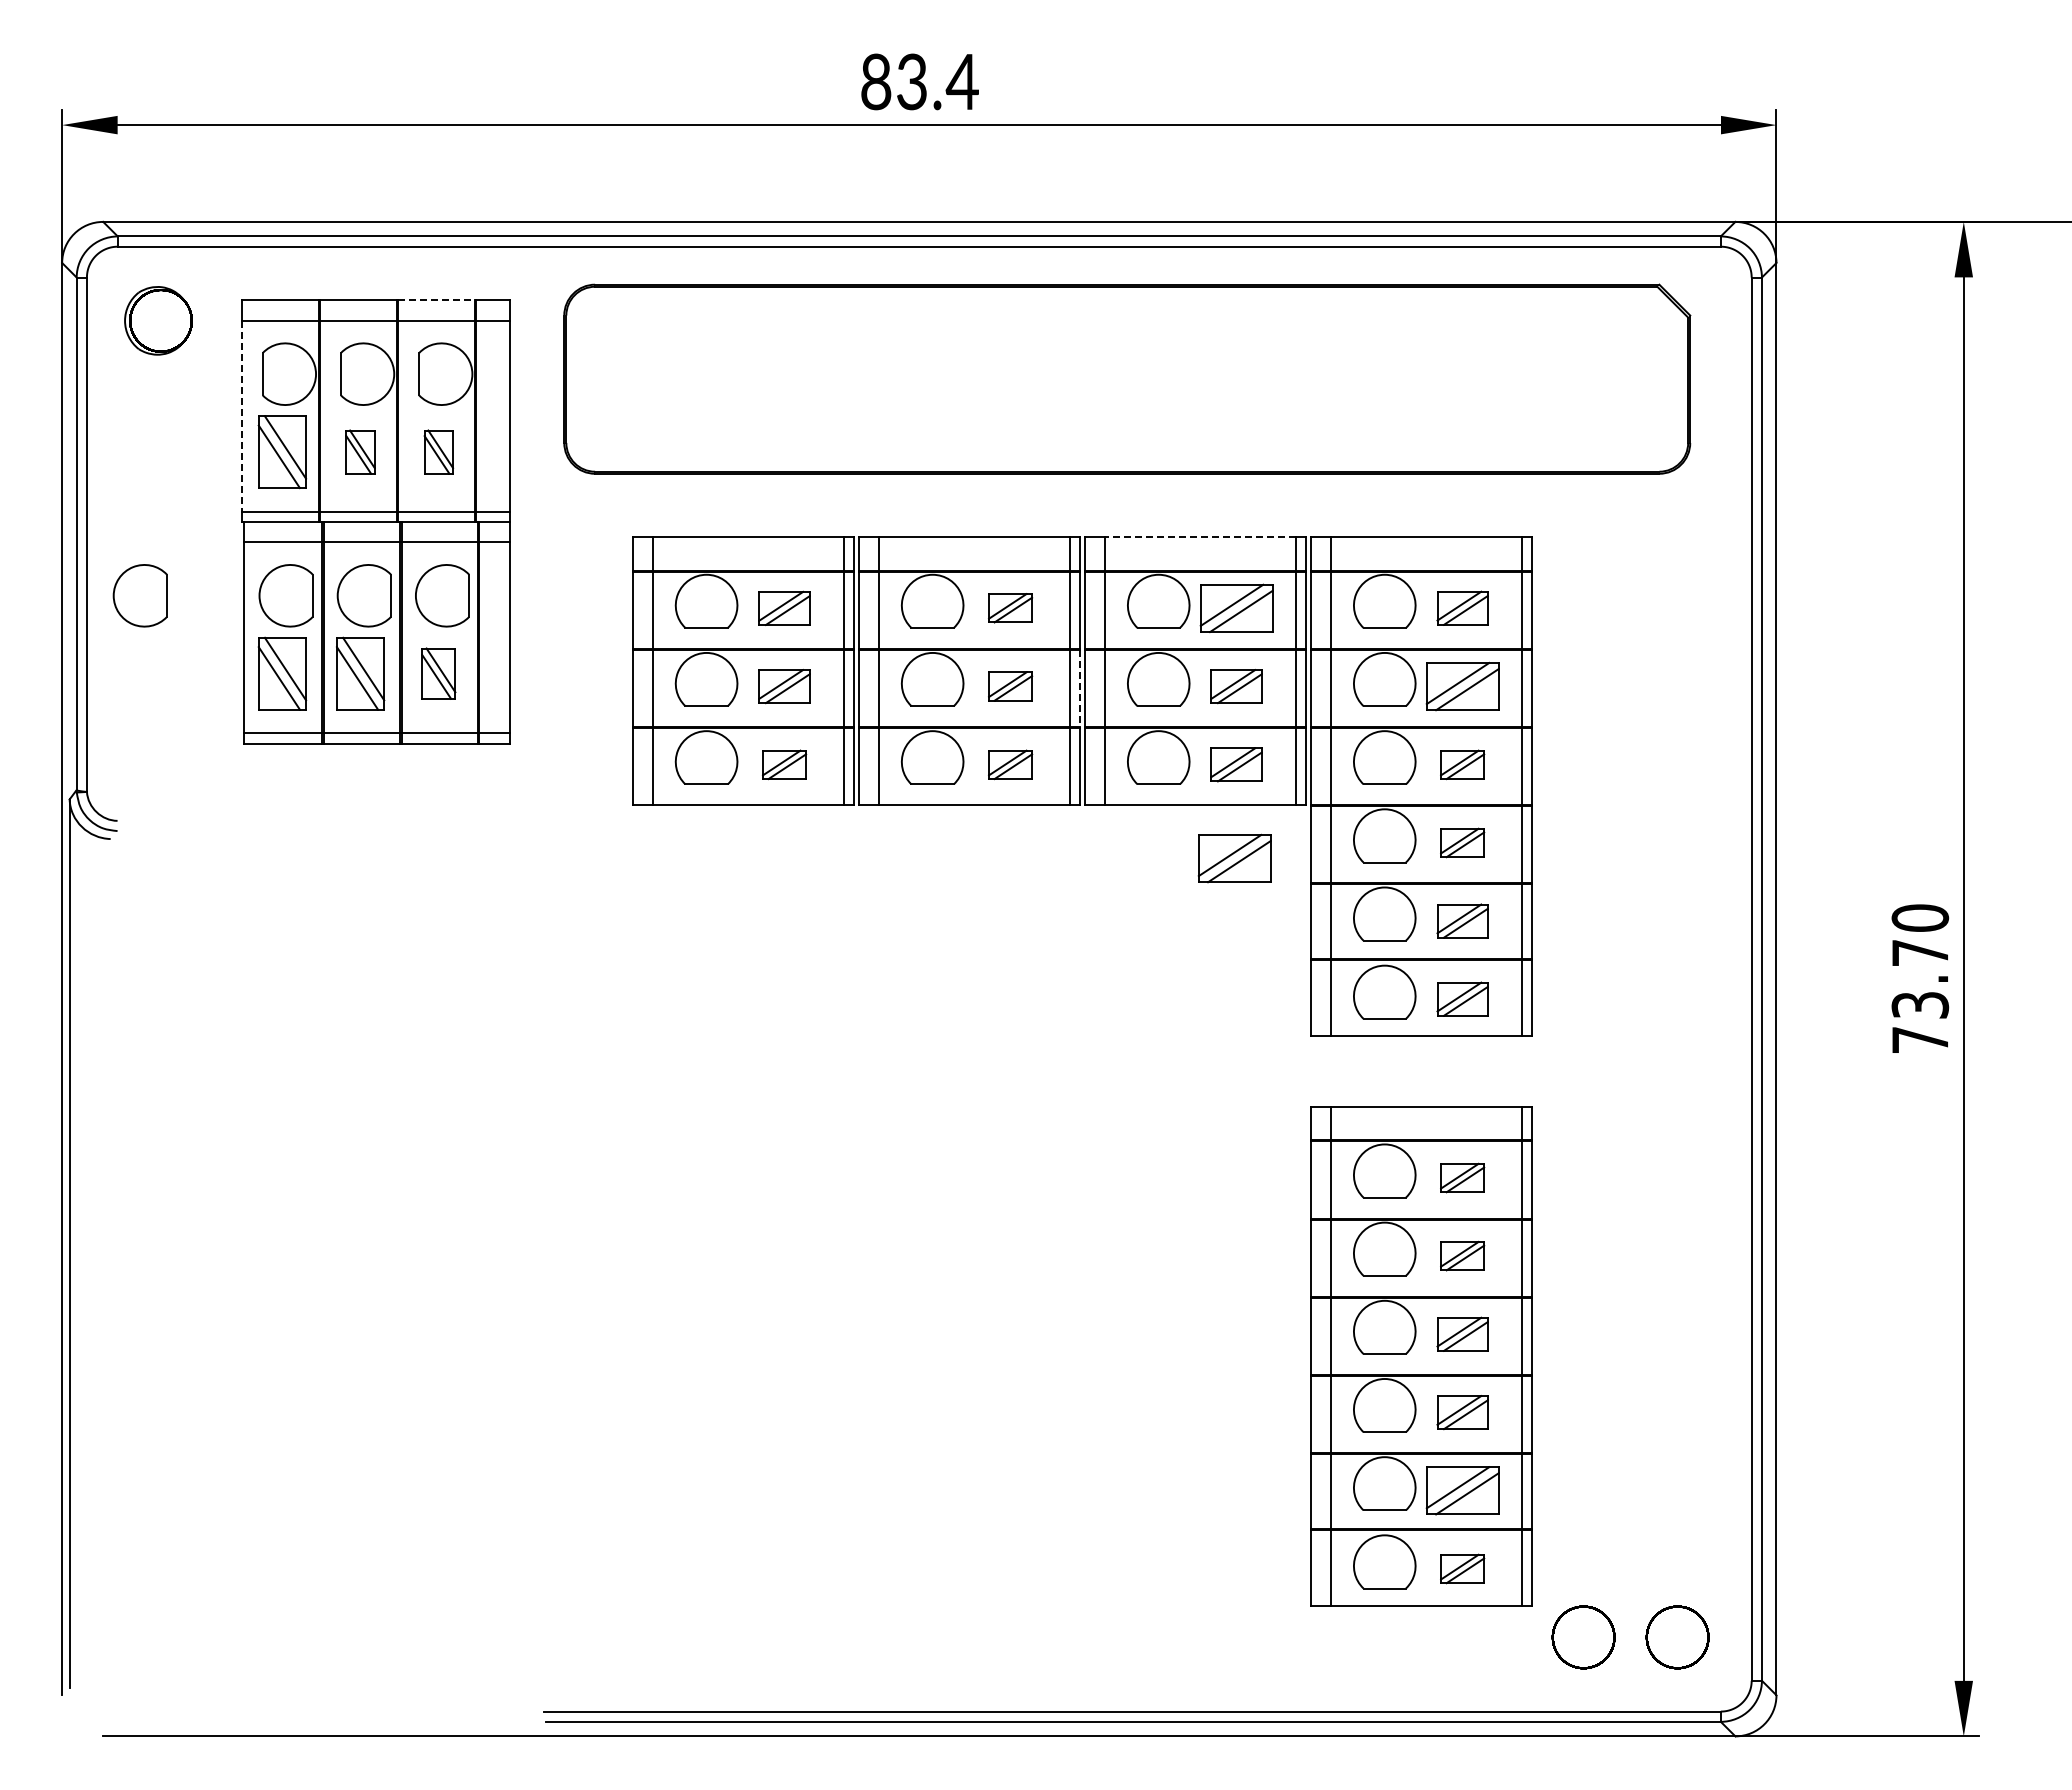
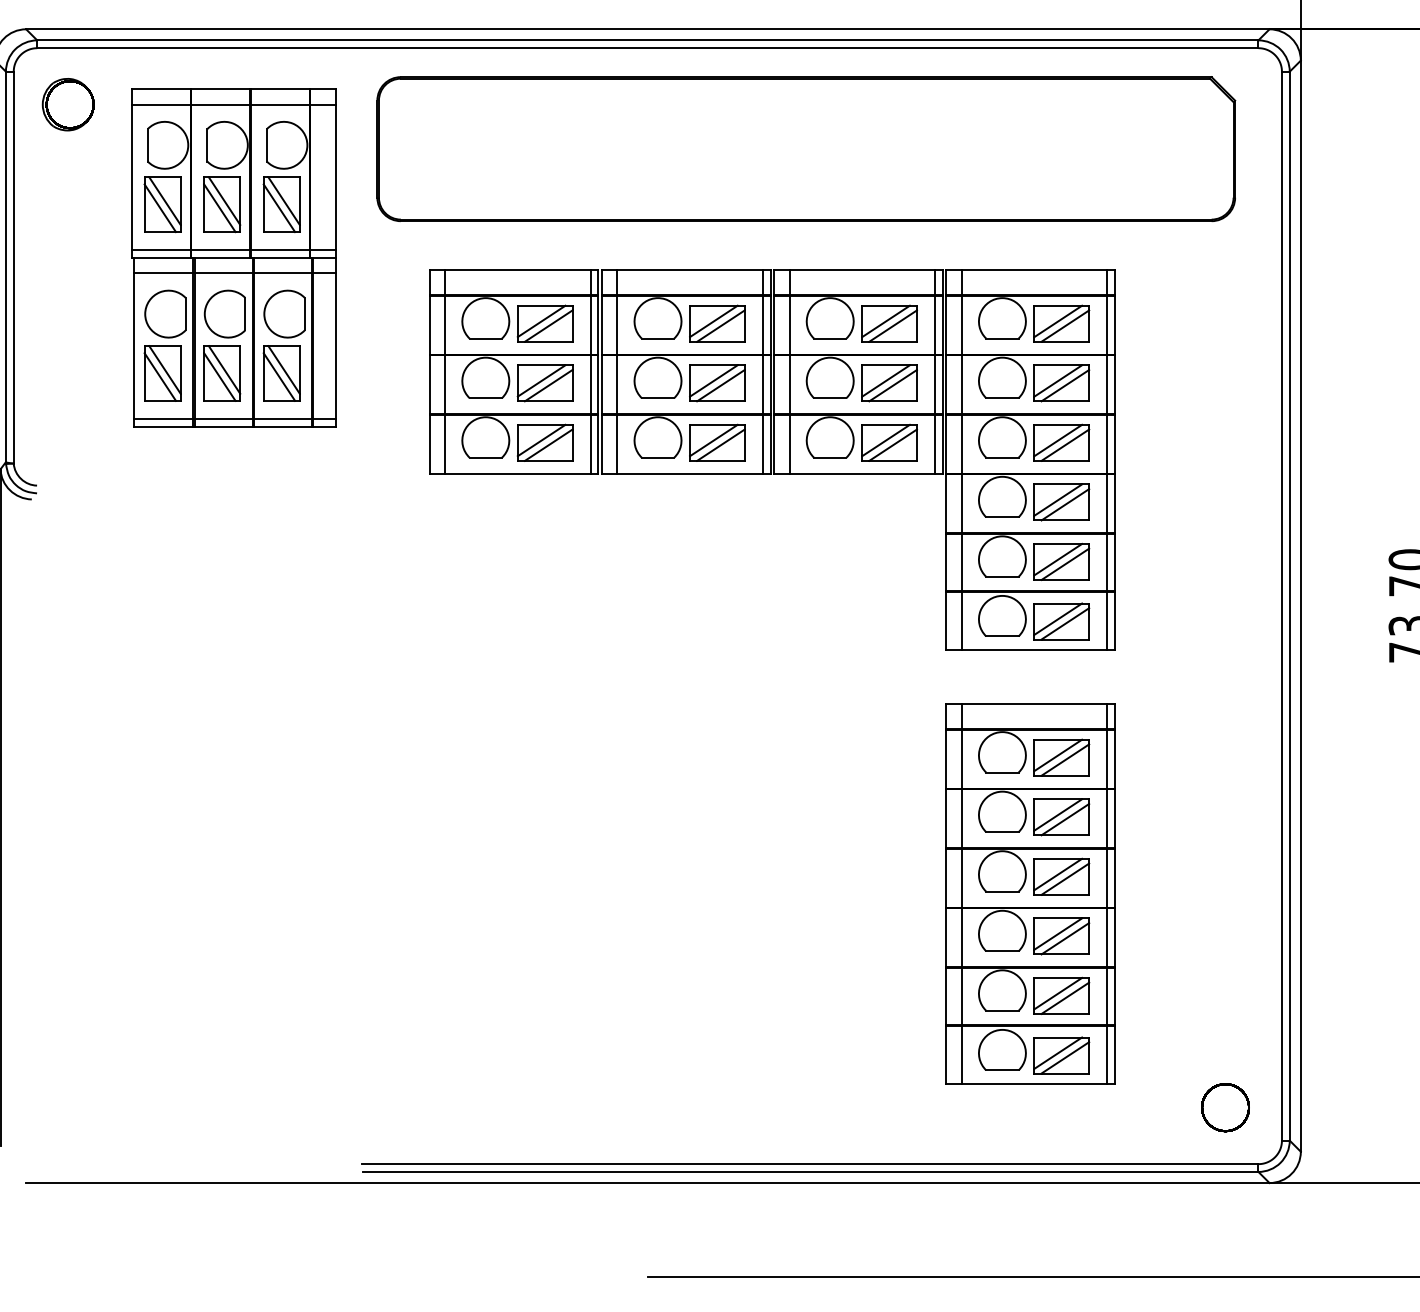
line: (436, 300) -> (280, 89), dashed -> solid
line: (242, 416) -> (132, 177), dashed -> solid
part: (360, 451) -> (222, 204), size x1.67
part: (438, 451) -> (281, 204), size x1.67
line: (1200, 537) -> (862, 269), dashed -> solid
part: (139, 595) -> (53, 313), removed
part: (1010, 607) -> (717, 323), size x1.67
part: (1462, 607) -> (1061, 323), size x1.43
part: (784, 608) -> (545, 323), size x1.43
part: (438, 673) -> (281, 373), size x1.43
part: (784, 686) -> (545, 383), size x1.43
part: (1010, 686) -> (717, 383), size x1.67
part: (1236, 686) -> (889, 383), size x1.43
line: (1080, 688) -> (770, 384), dashed -> solid
part: (784, 764) -> (545, 442), size x1.67
part: (1010, 764) -> (717, 442), size x1.67
part: (1236, 764) -> (889, 442), size x1.43
part: (1462, 764) -> (1061, 442), size x1.67
part: (1462, 842) -> (1061, 502), size x1.67
part: (1234, 858) -> (887, 514), removed
part: (1462, 920) -> (1061, 561), size x1.43
part: (1462, 998) -> (1061, 620), size x1.43
part: (1462, 1177) -> (1061, 757), size x1.67
part: (1462, 1255) -> (1061, 816), size x1.67
part: (1462, 1333) -> (1061, 876), size x1.43
part: (1462, 1412) -> (1061, 936), size x1.43
part: (1462, 1568) -> (1061, 1055), size x1.67
part: (1583, 1637) -> (1153, 1107), removed

